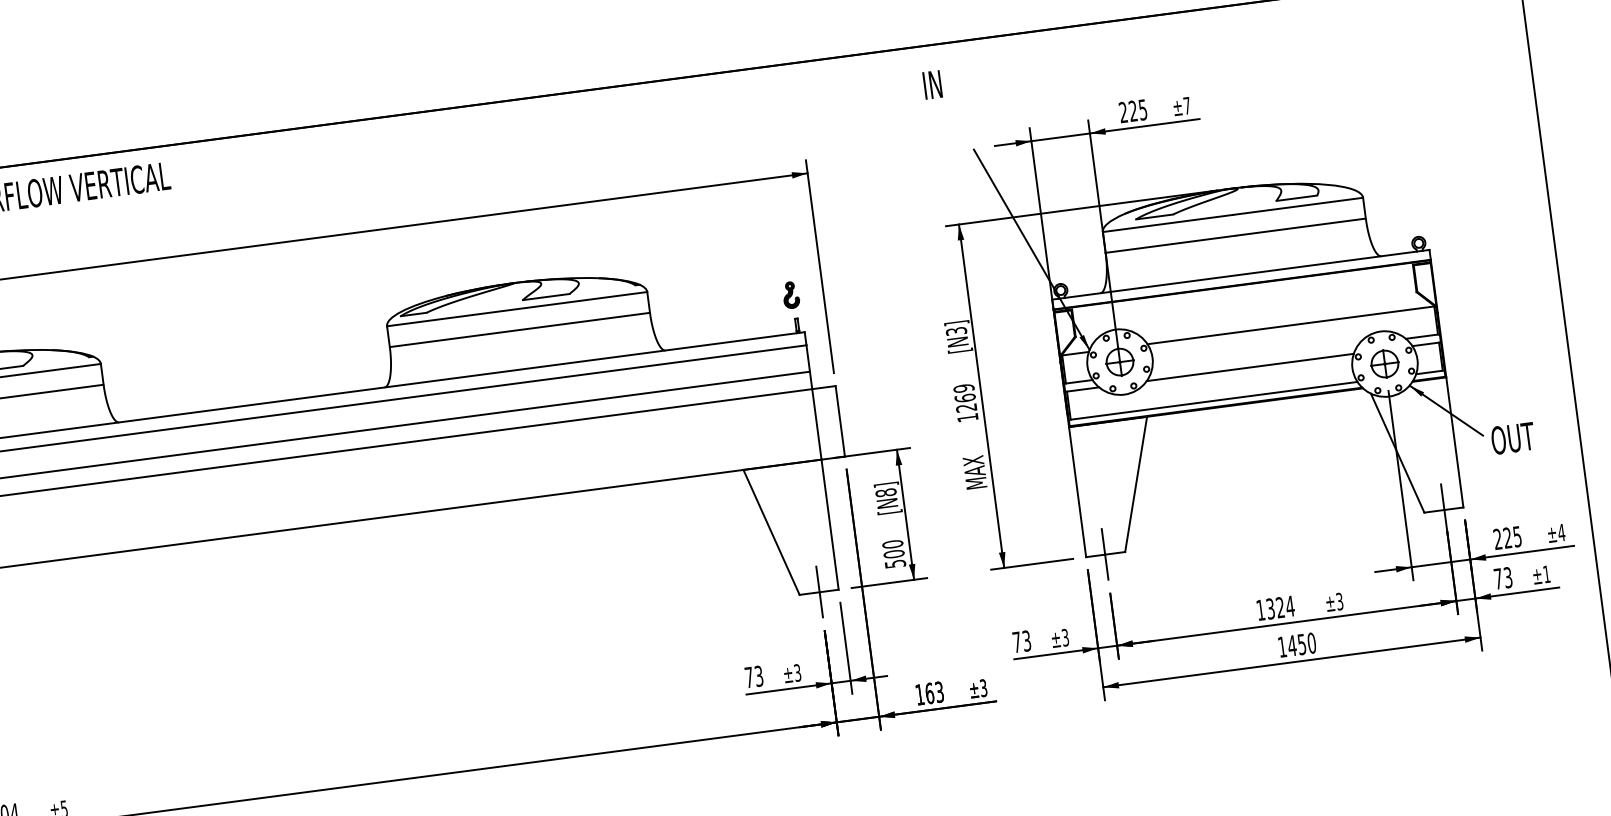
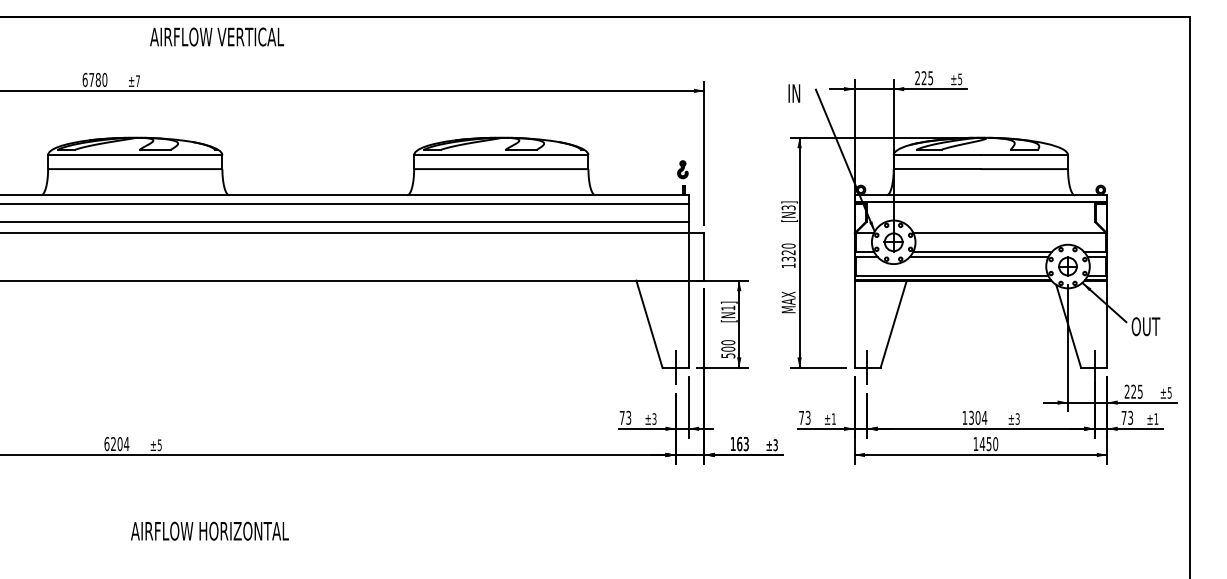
text: (932, 84) -> (794, 93), moved
text: (1187, 105) -> (960, 79), ±7 -> ±5
line: (1254, 358) -> (982, 251), added
text: (964, 397) -> (788, 252), 1269 -> 1320
text: (886, 491) -> (728, 307), [N8] -> [N1]
text: (1561, 532) -> (1169, 392), ±4 -> ±5
text: (1279, 607) -> (977, 417), 1324 -> 1304
text: (1064, 636) -> (833, 418), ±3 -> ±1

